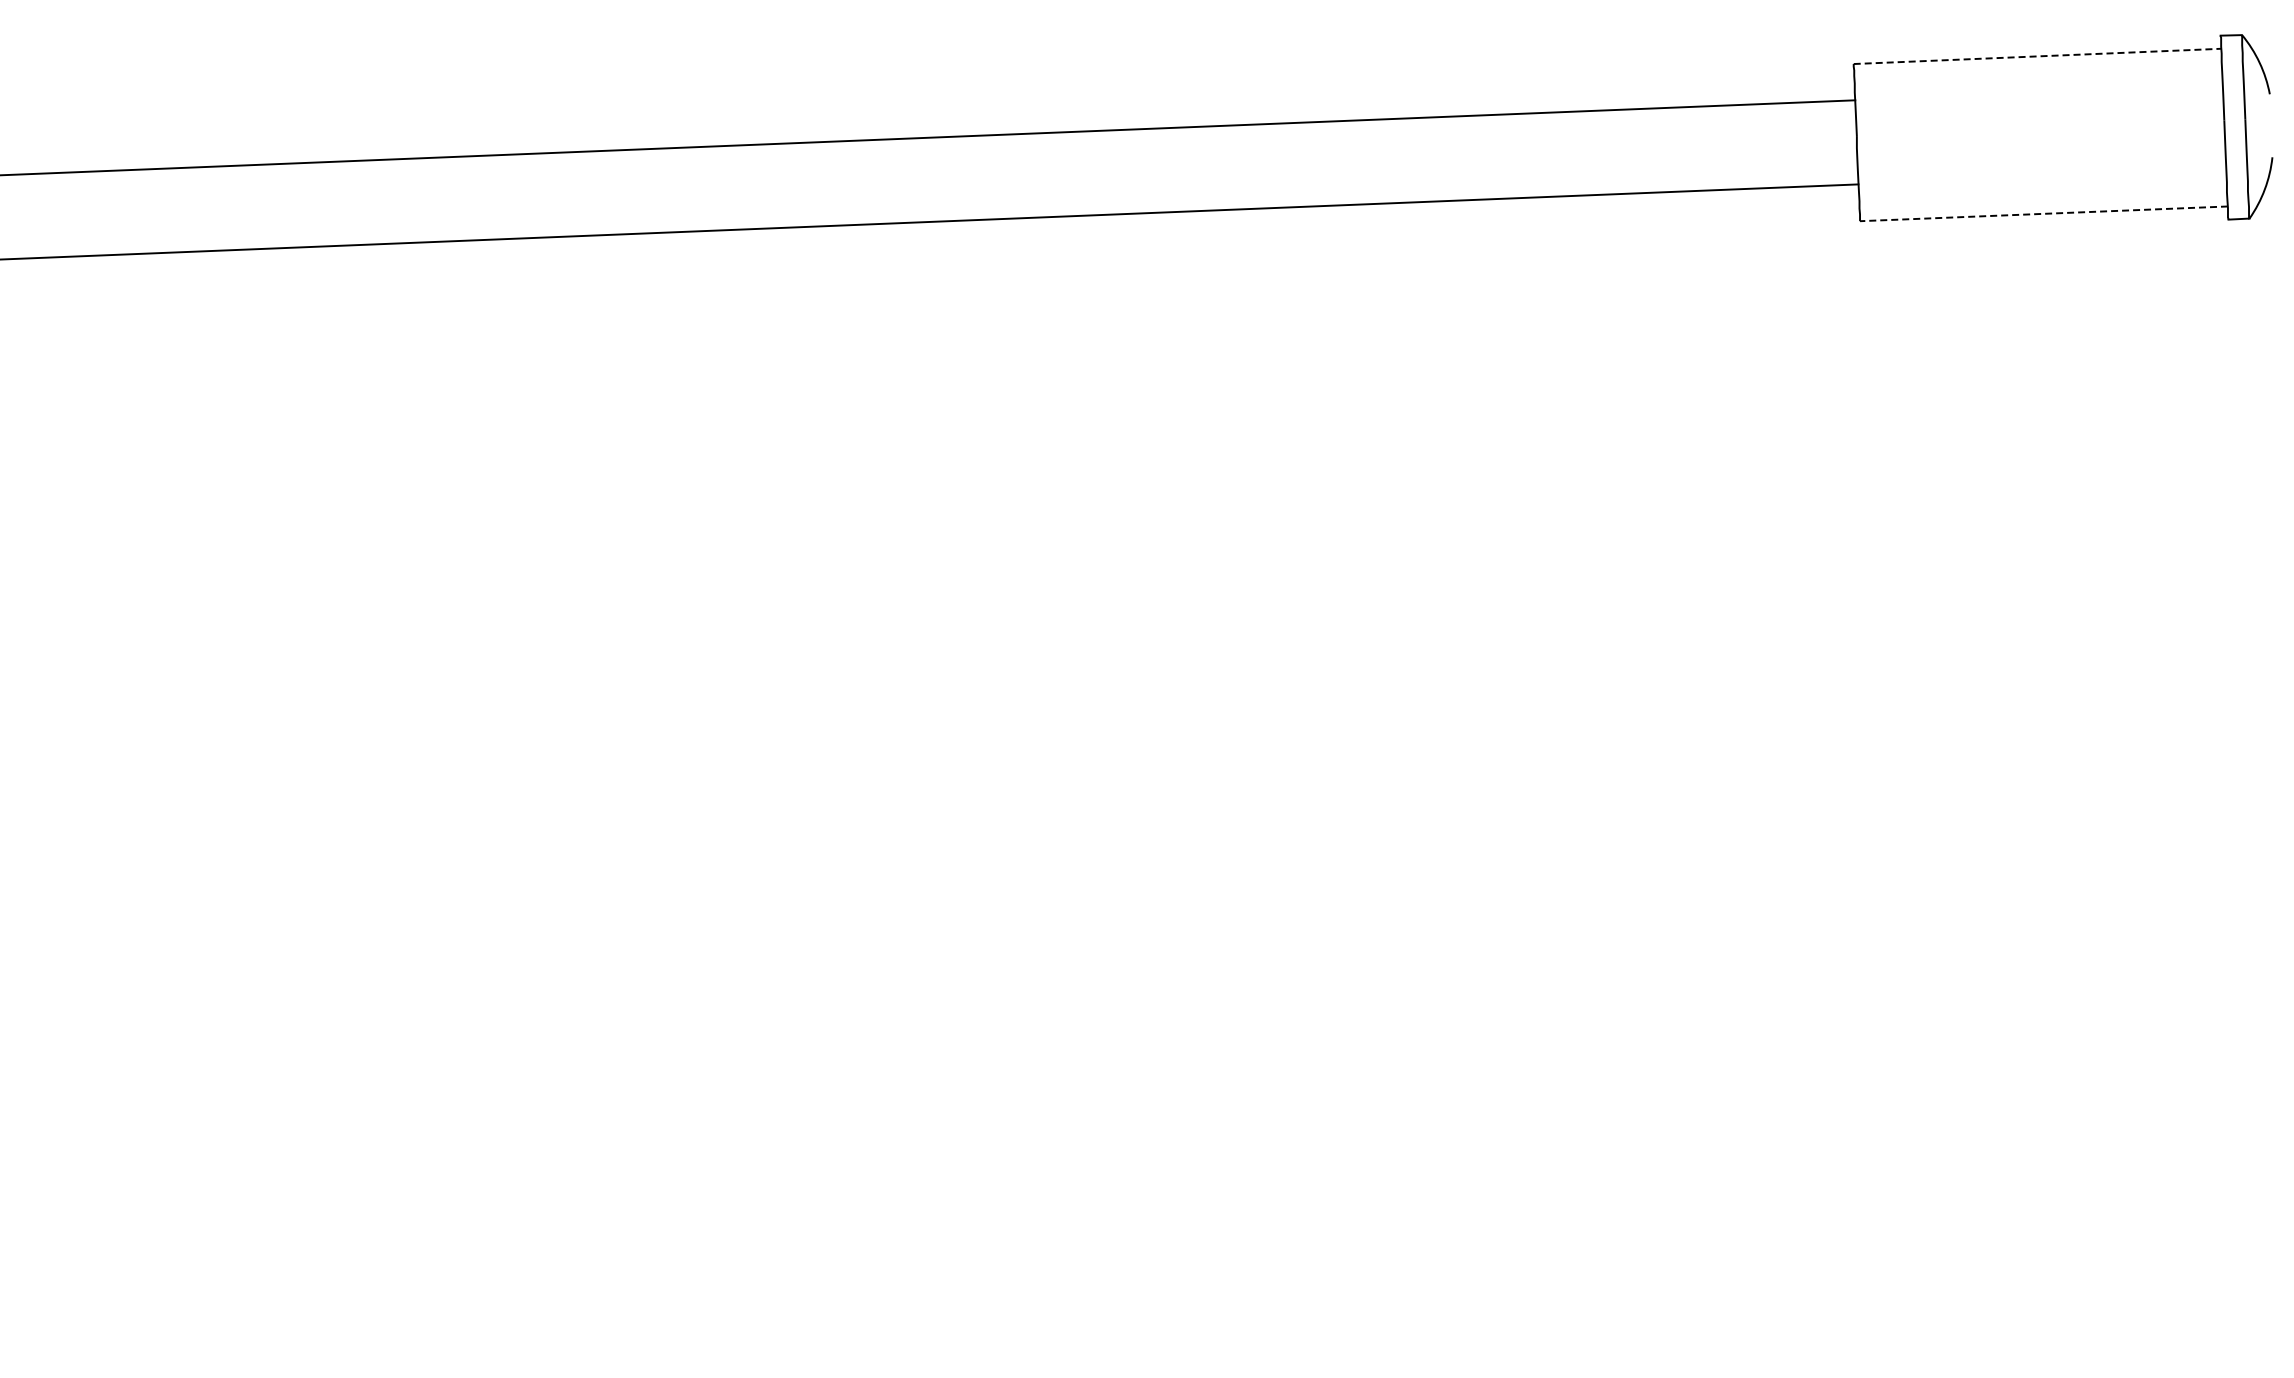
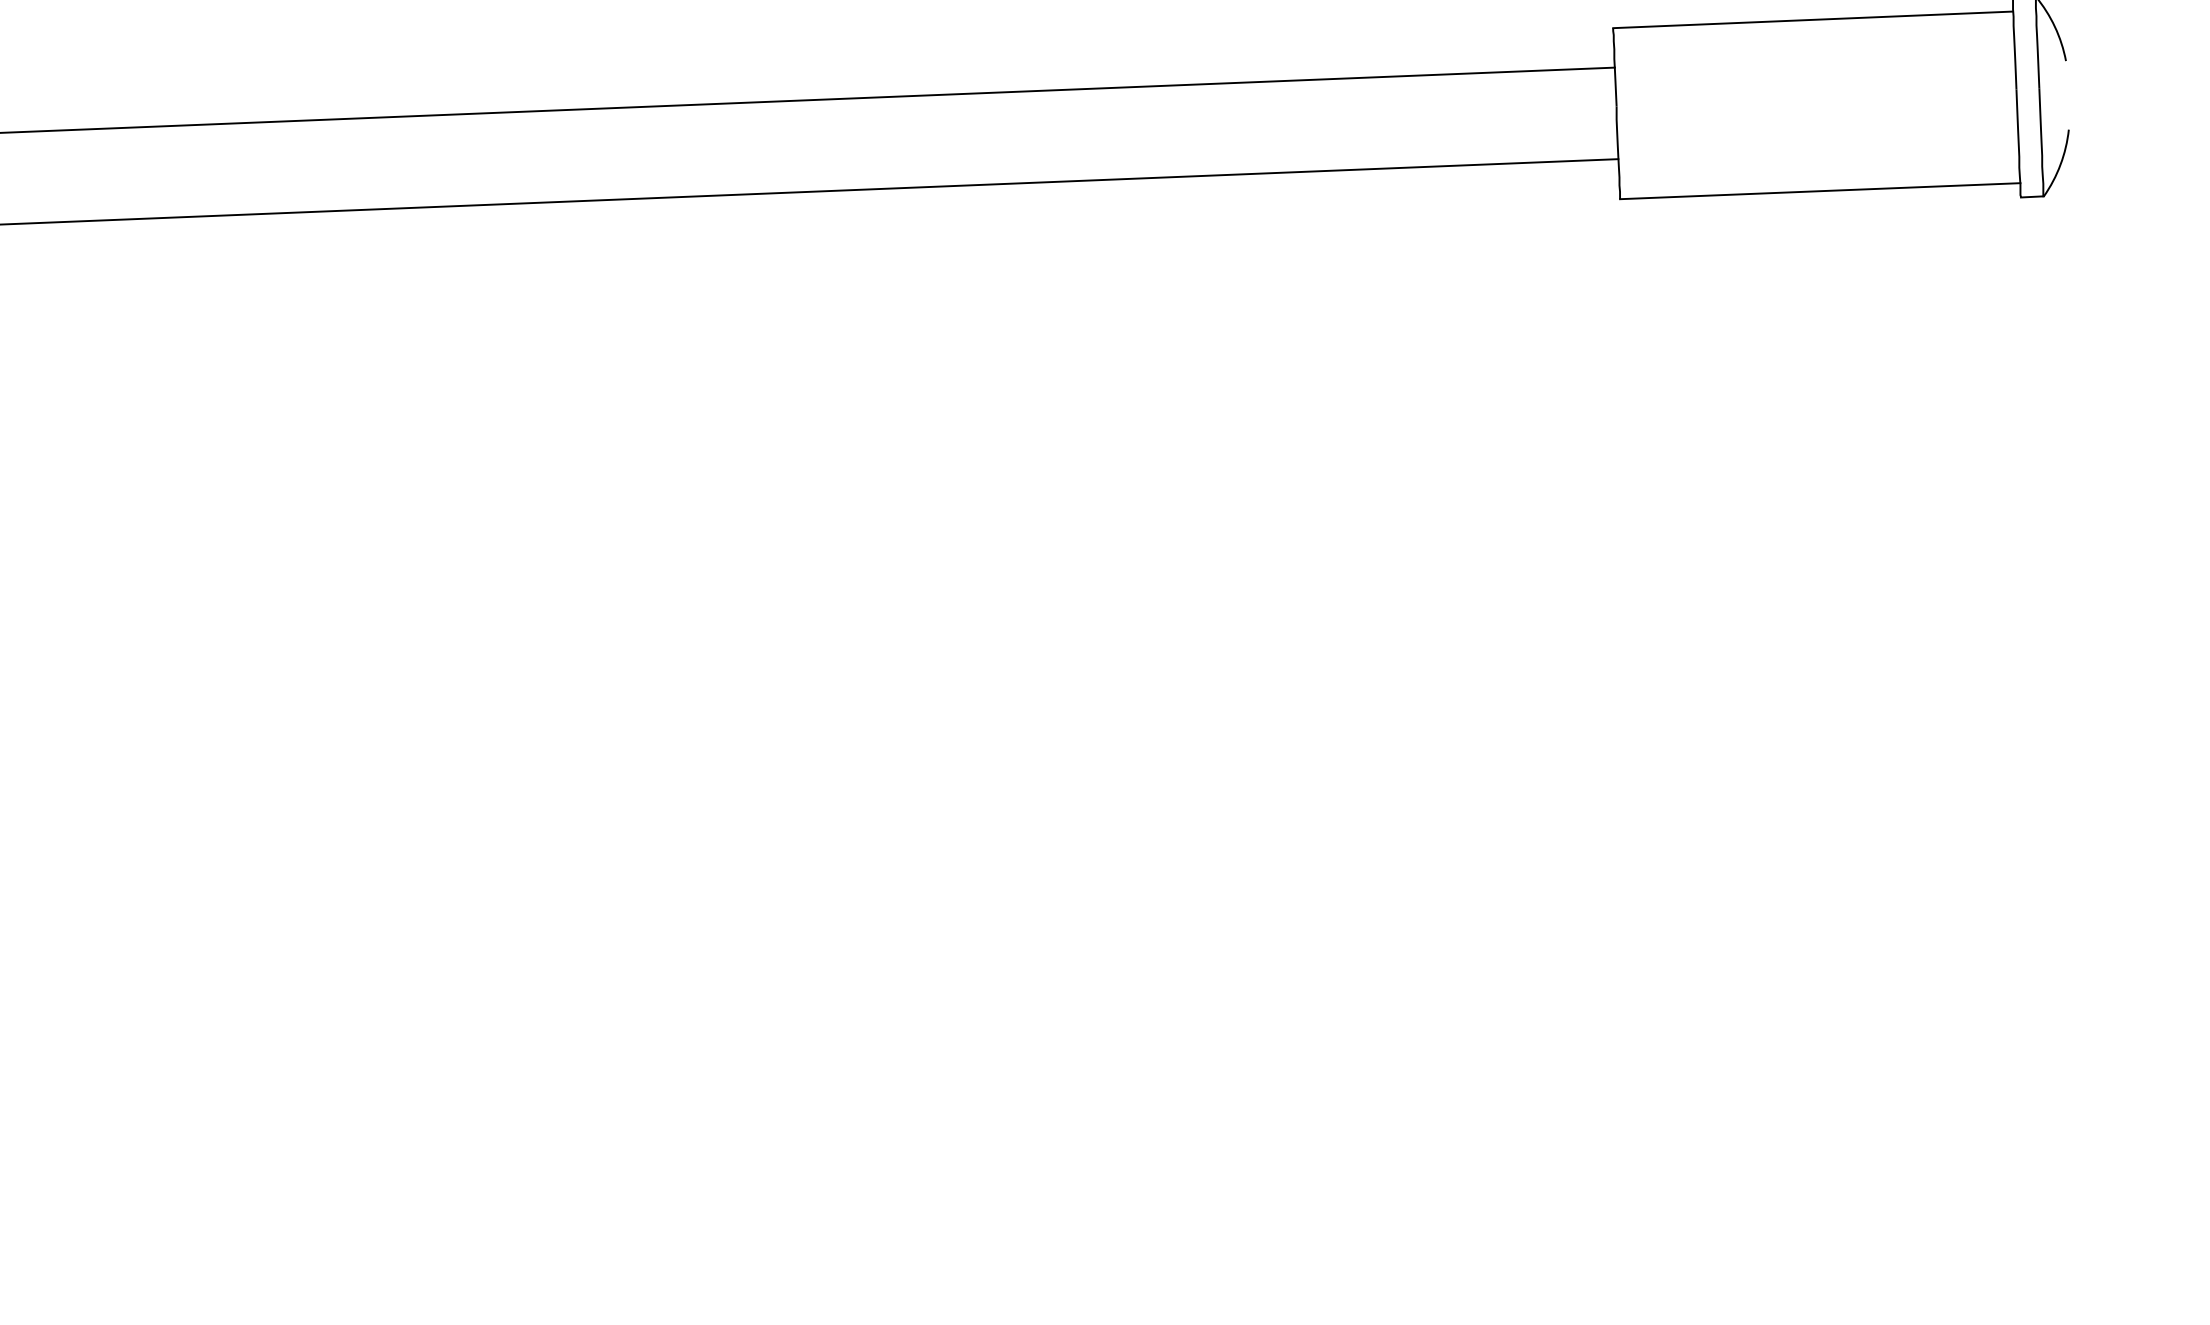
line: (2037, 56) -> (1813, 19), dashed -> solid
line: (2043, 213) -> (1819, 190), dashed -> solid

